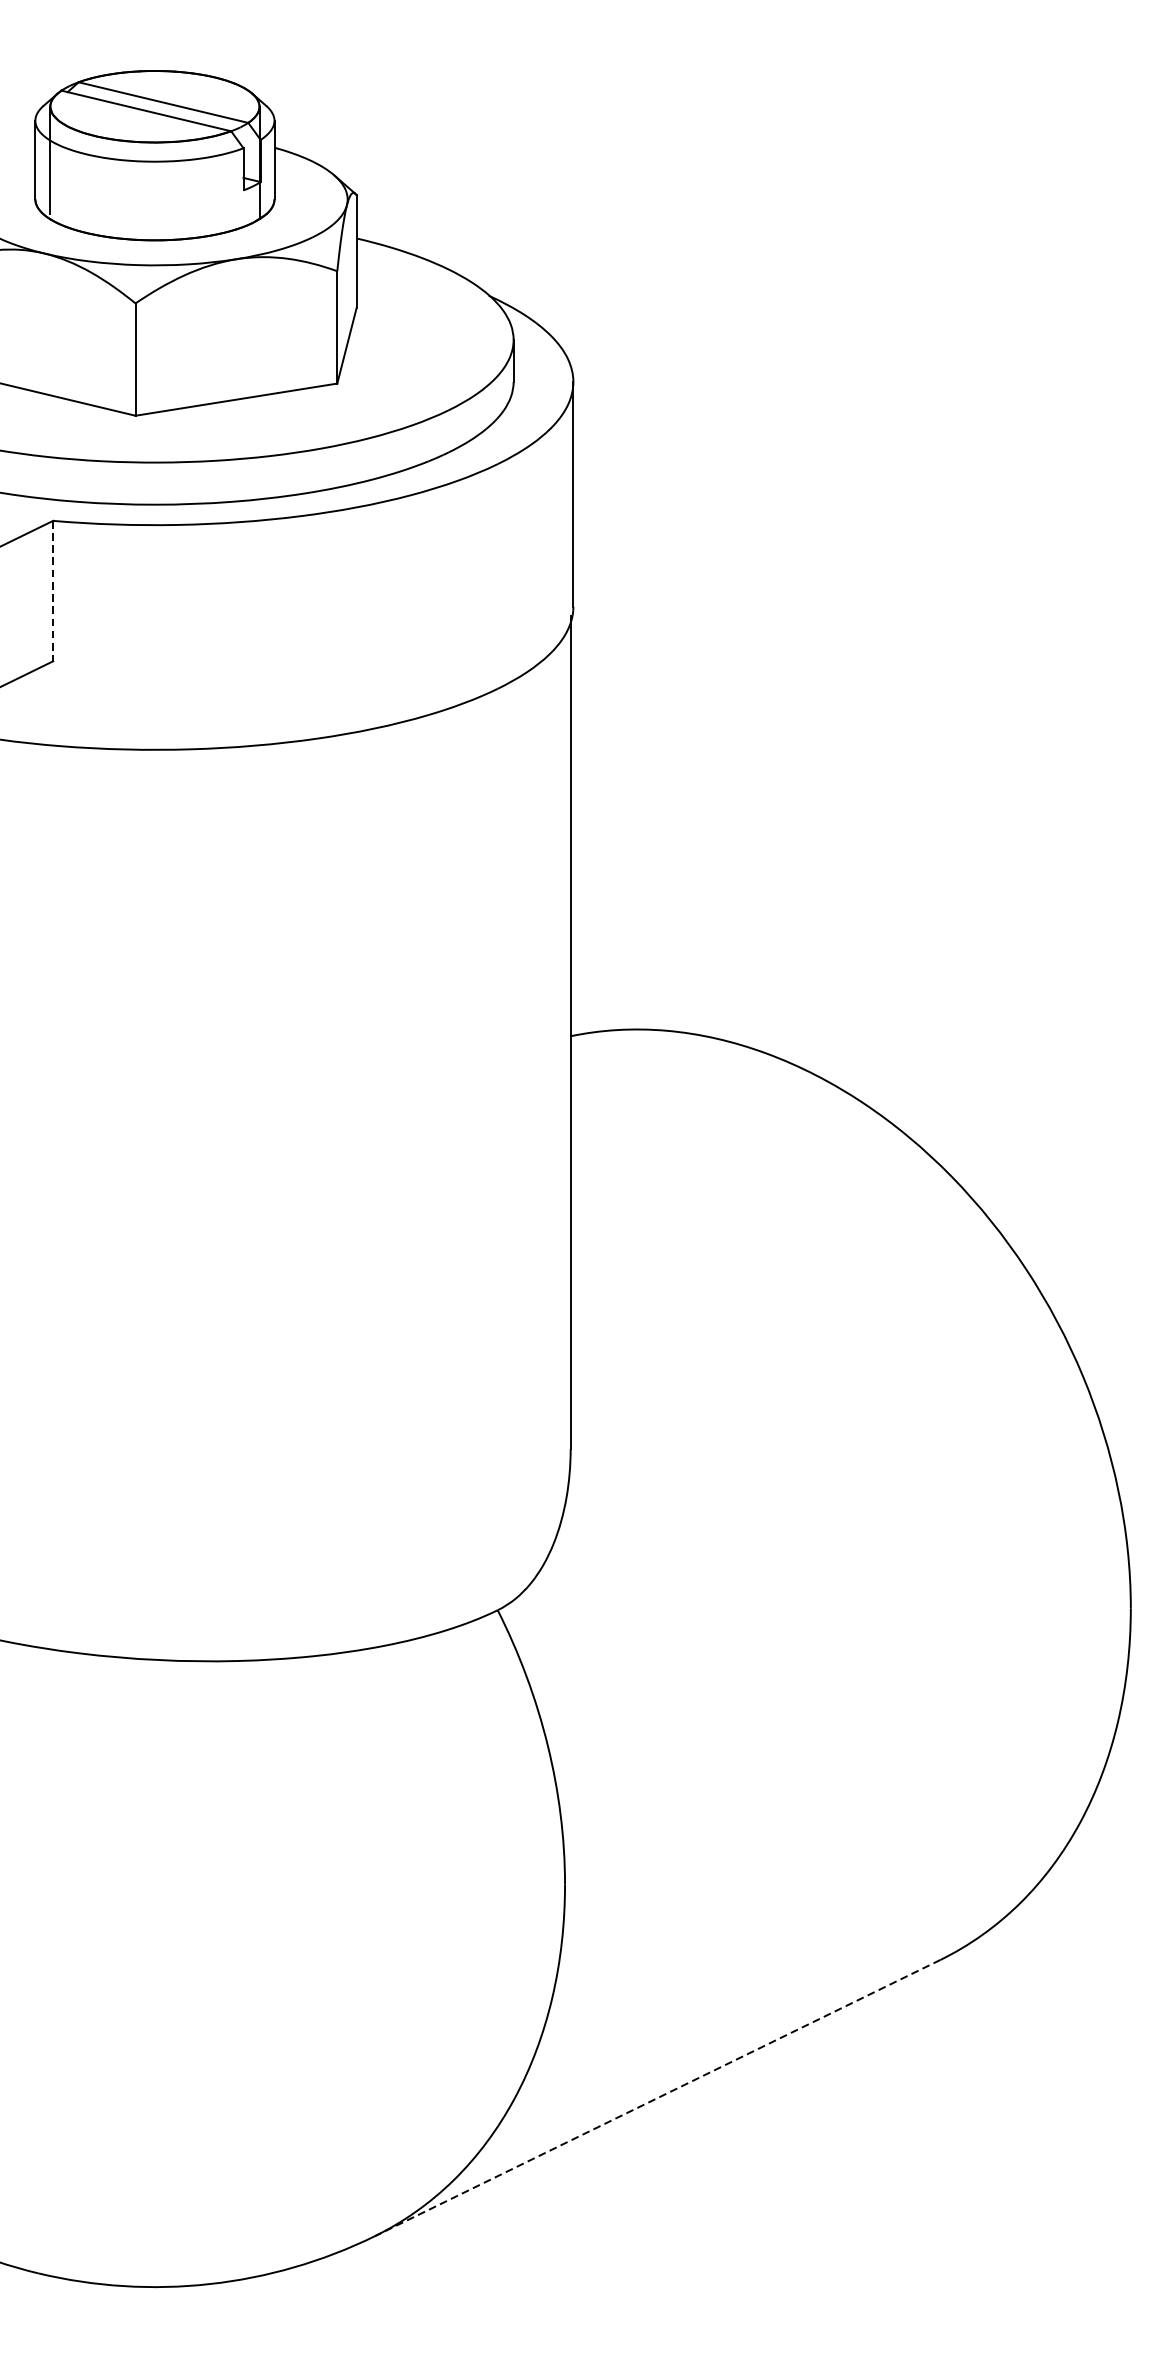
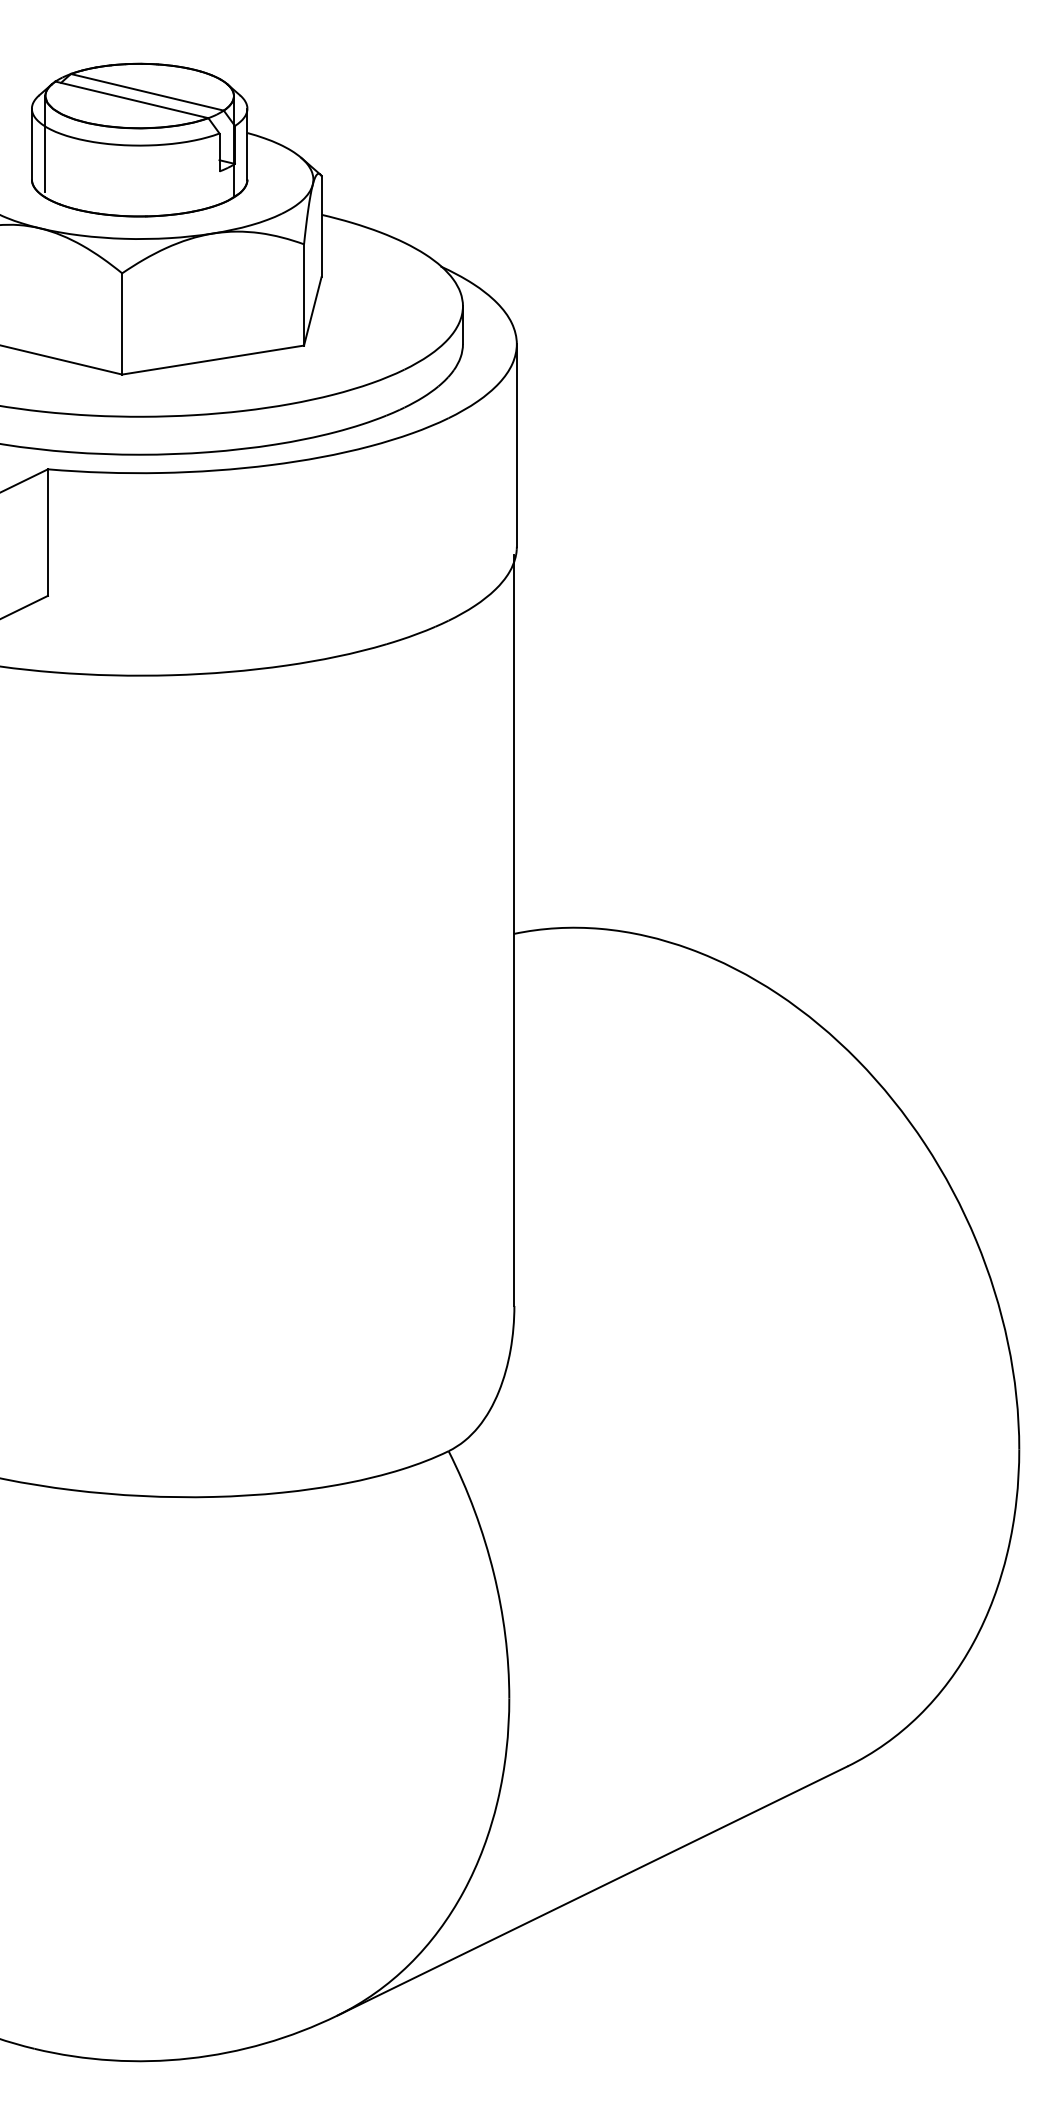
line: (52, 592) -> (47, 533), dashed -> solid
line: (657, 2097) -> (592, 1890), dashed -> solid

